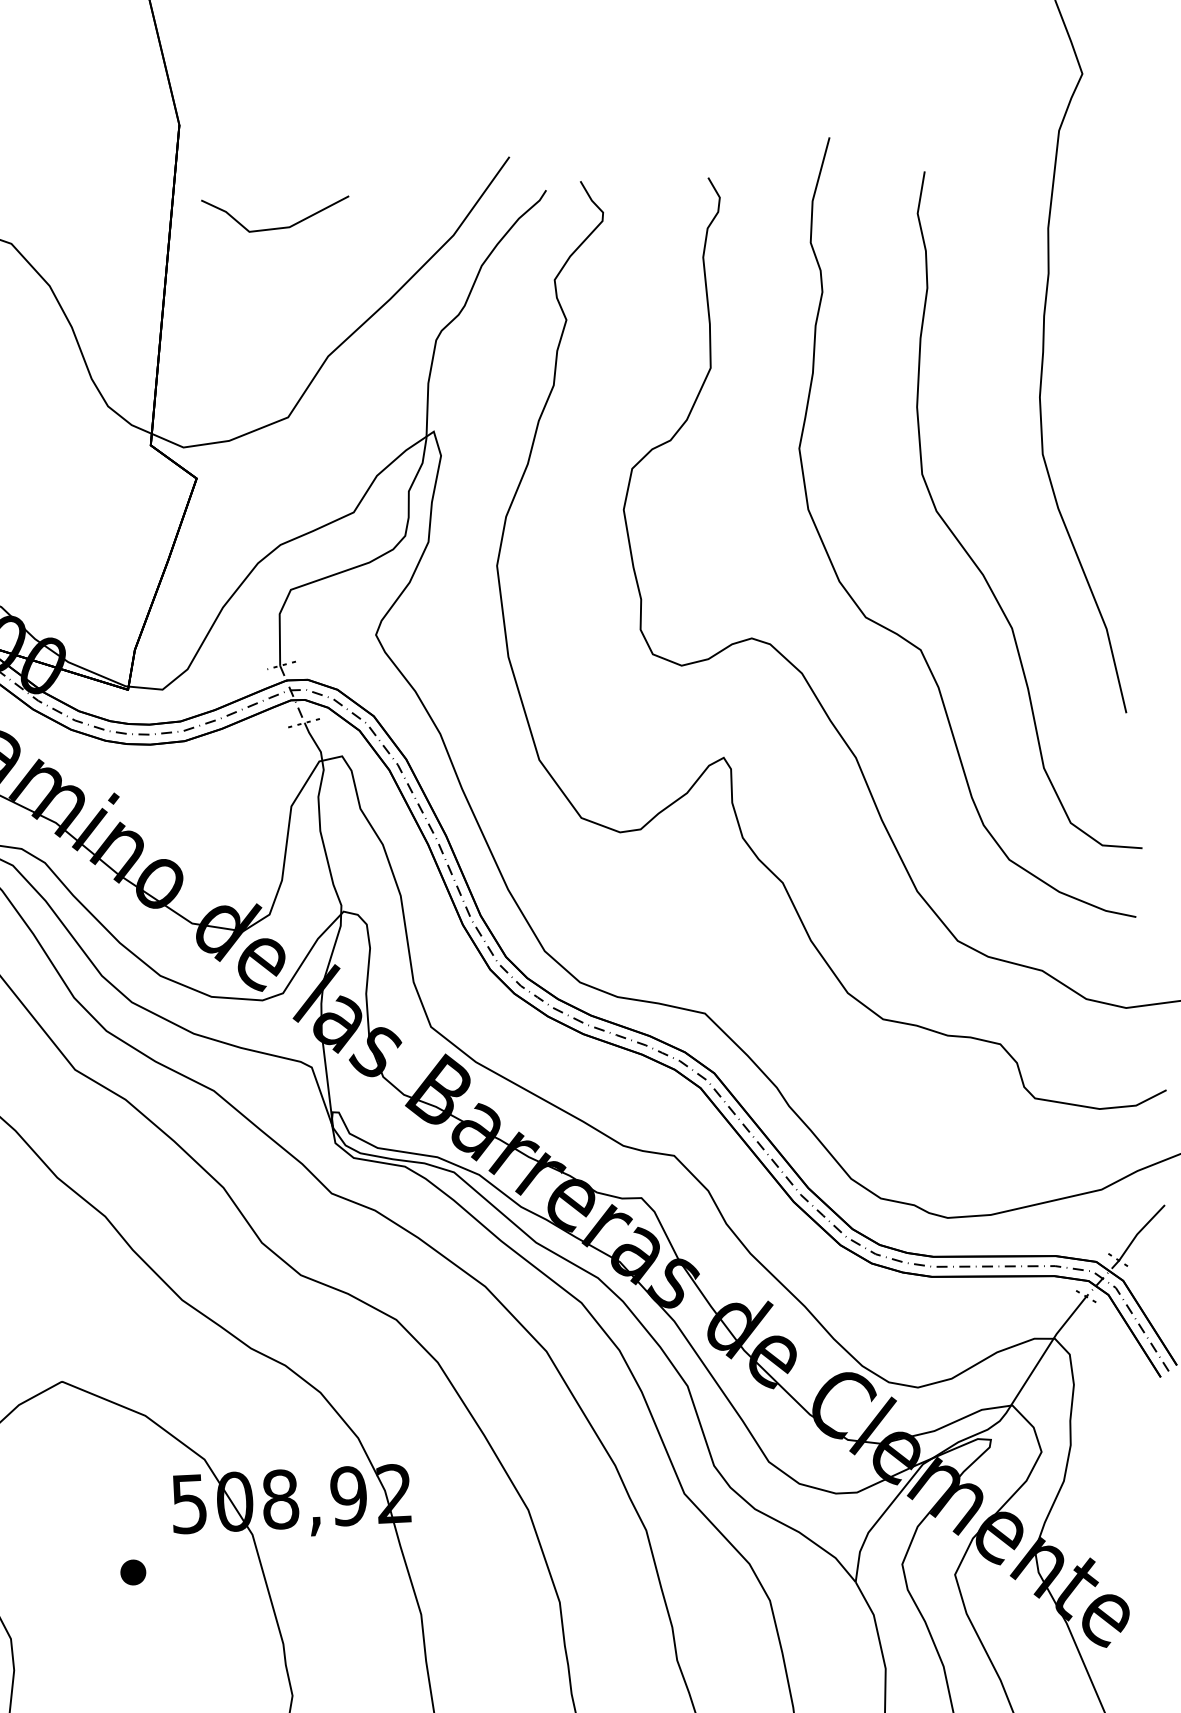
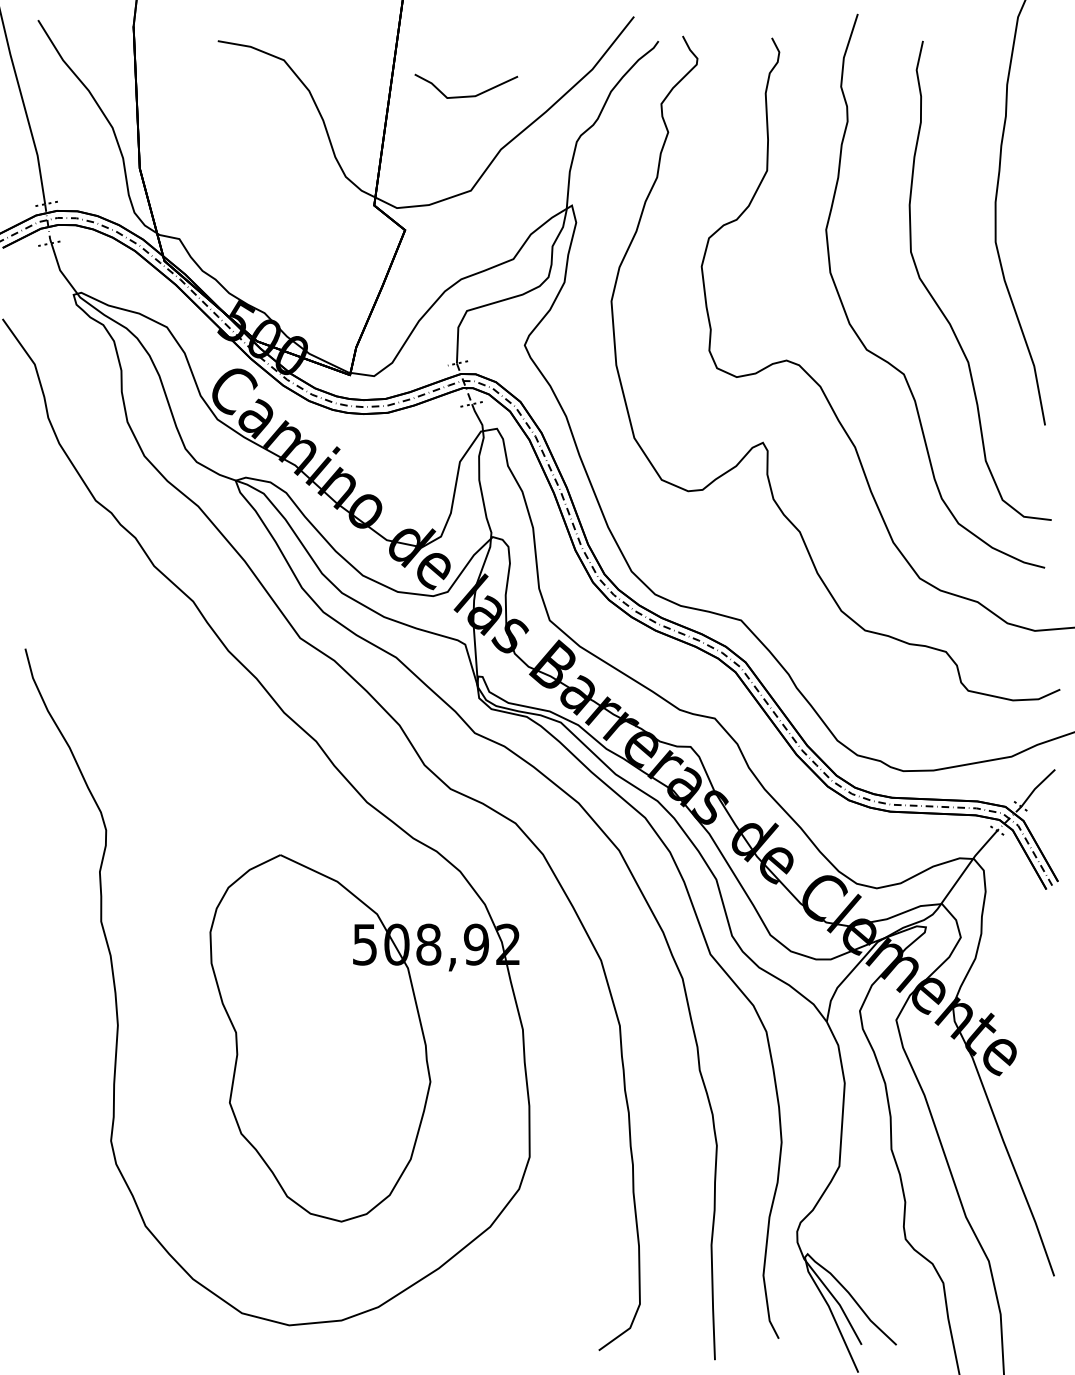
line: (276, 226) -> (466, 95), moved
part: (133, 1572) -> (323, 990), removed

